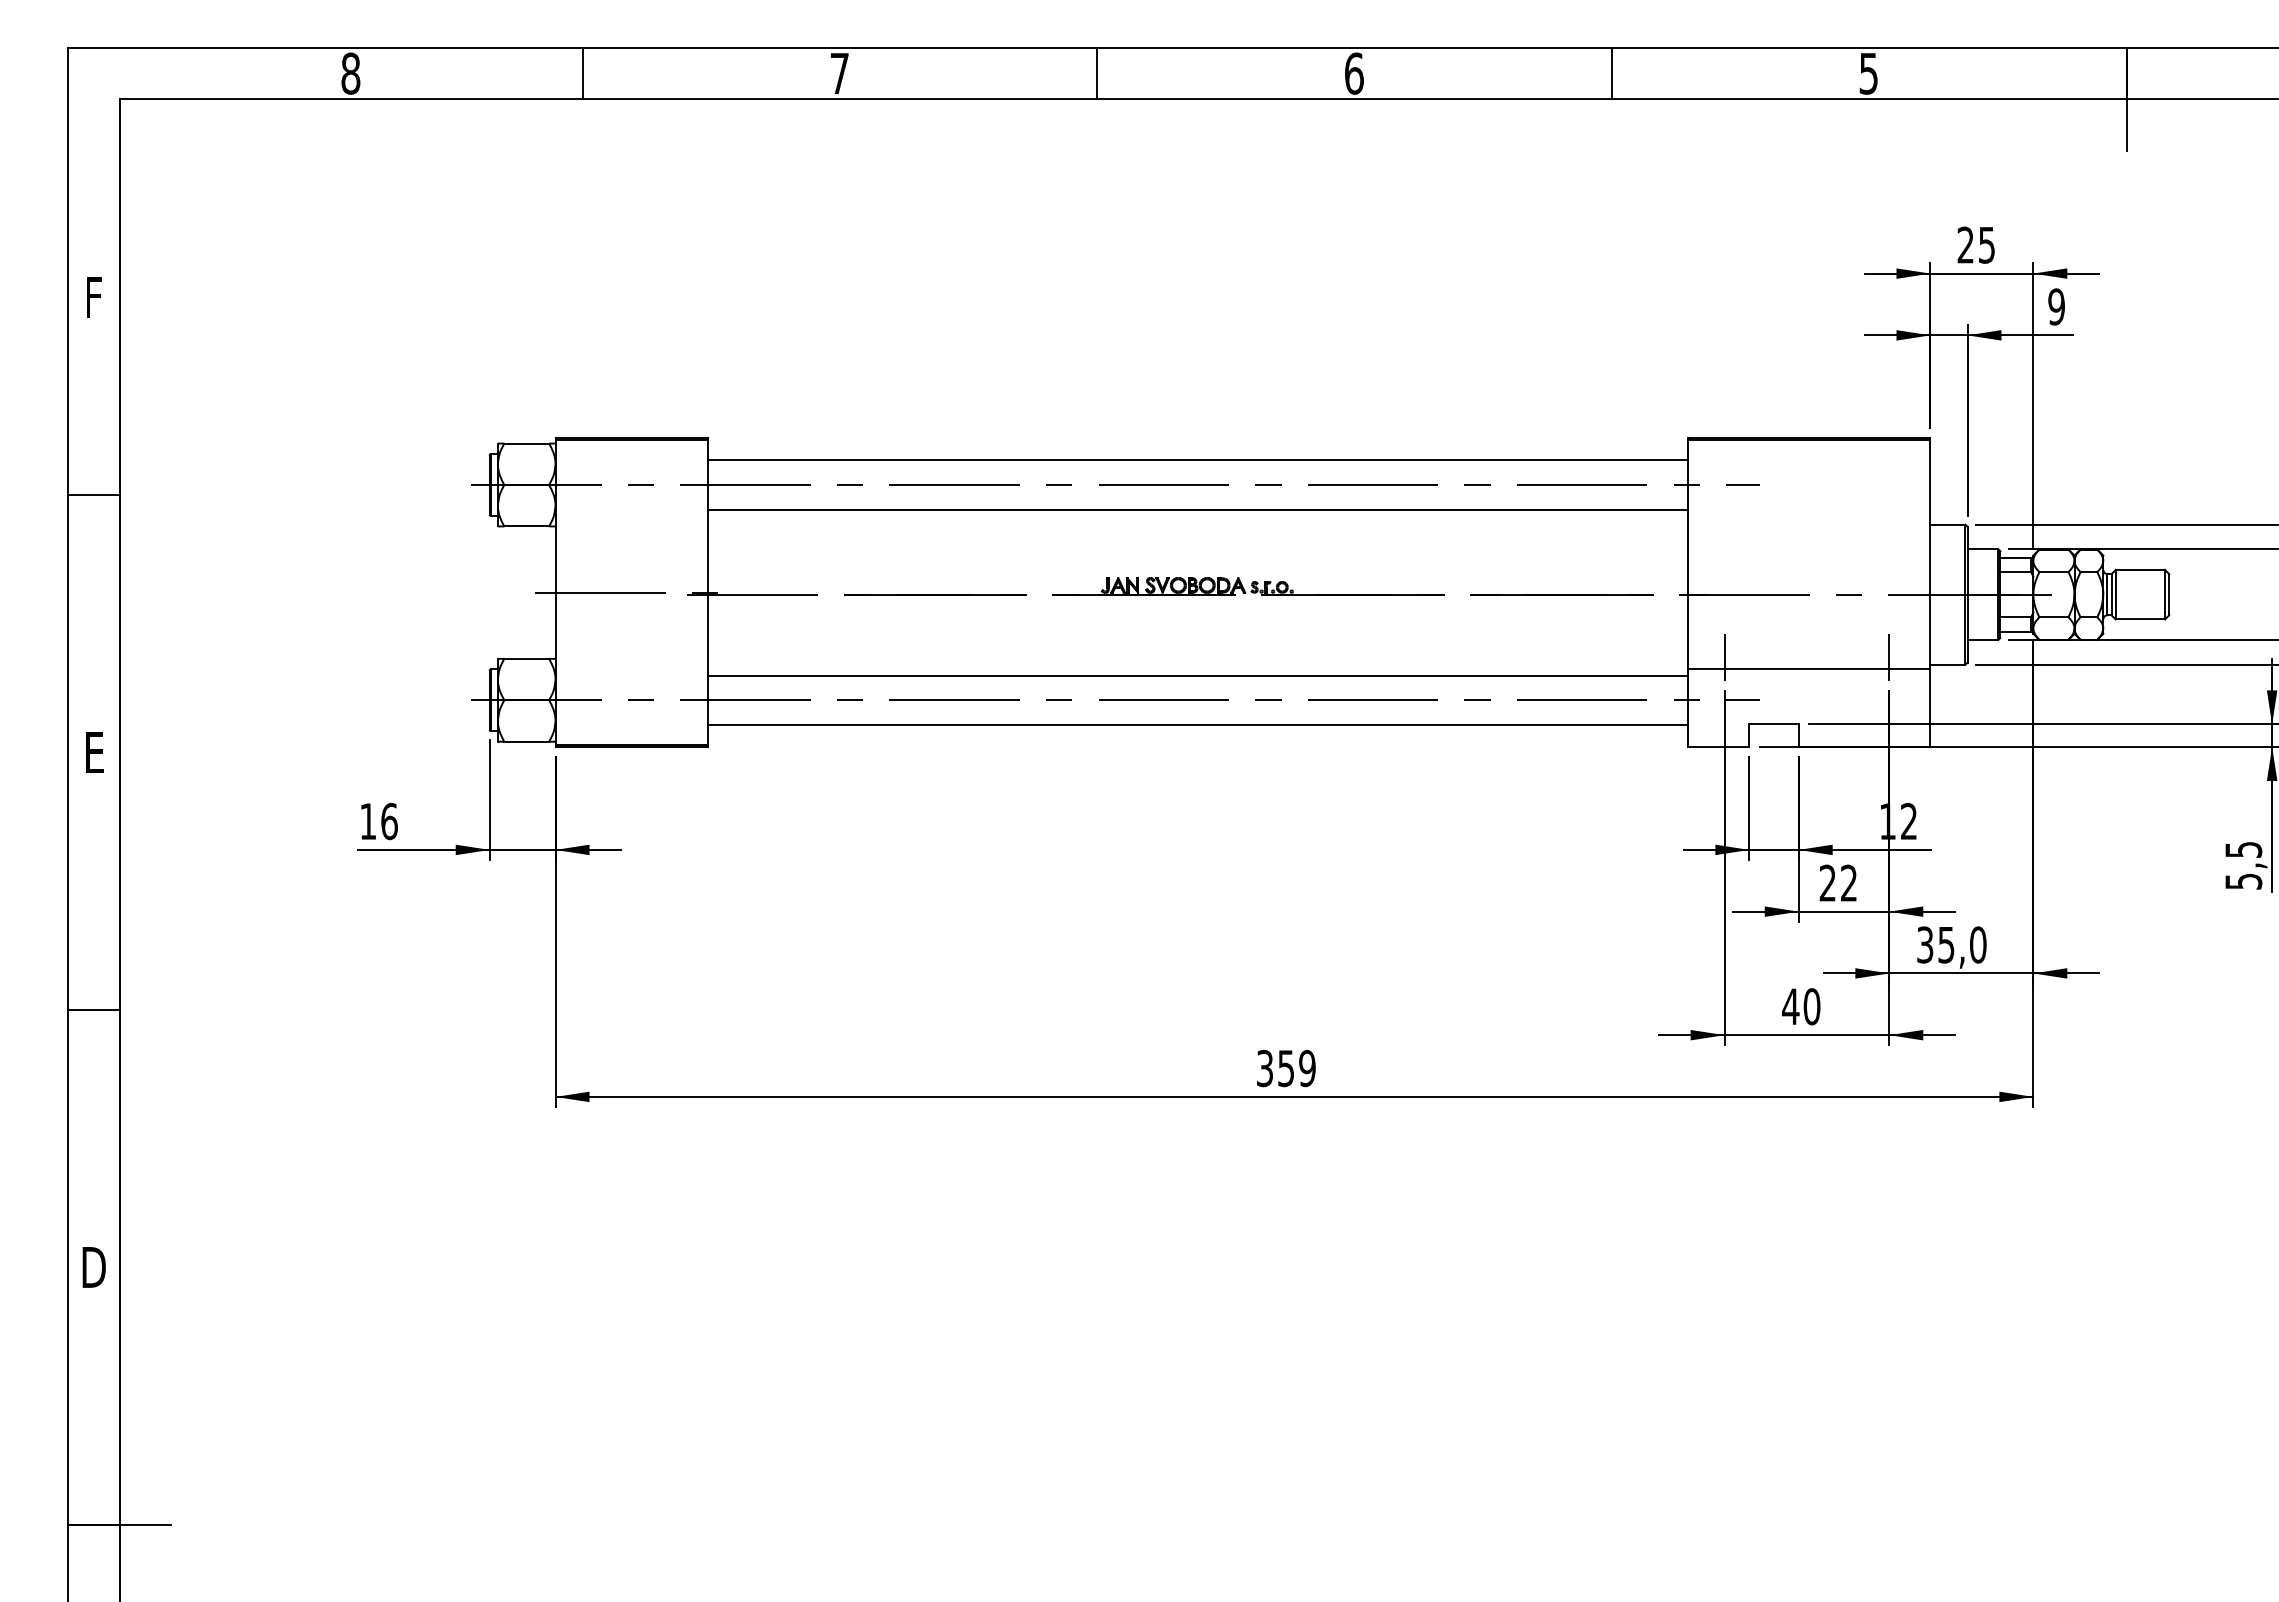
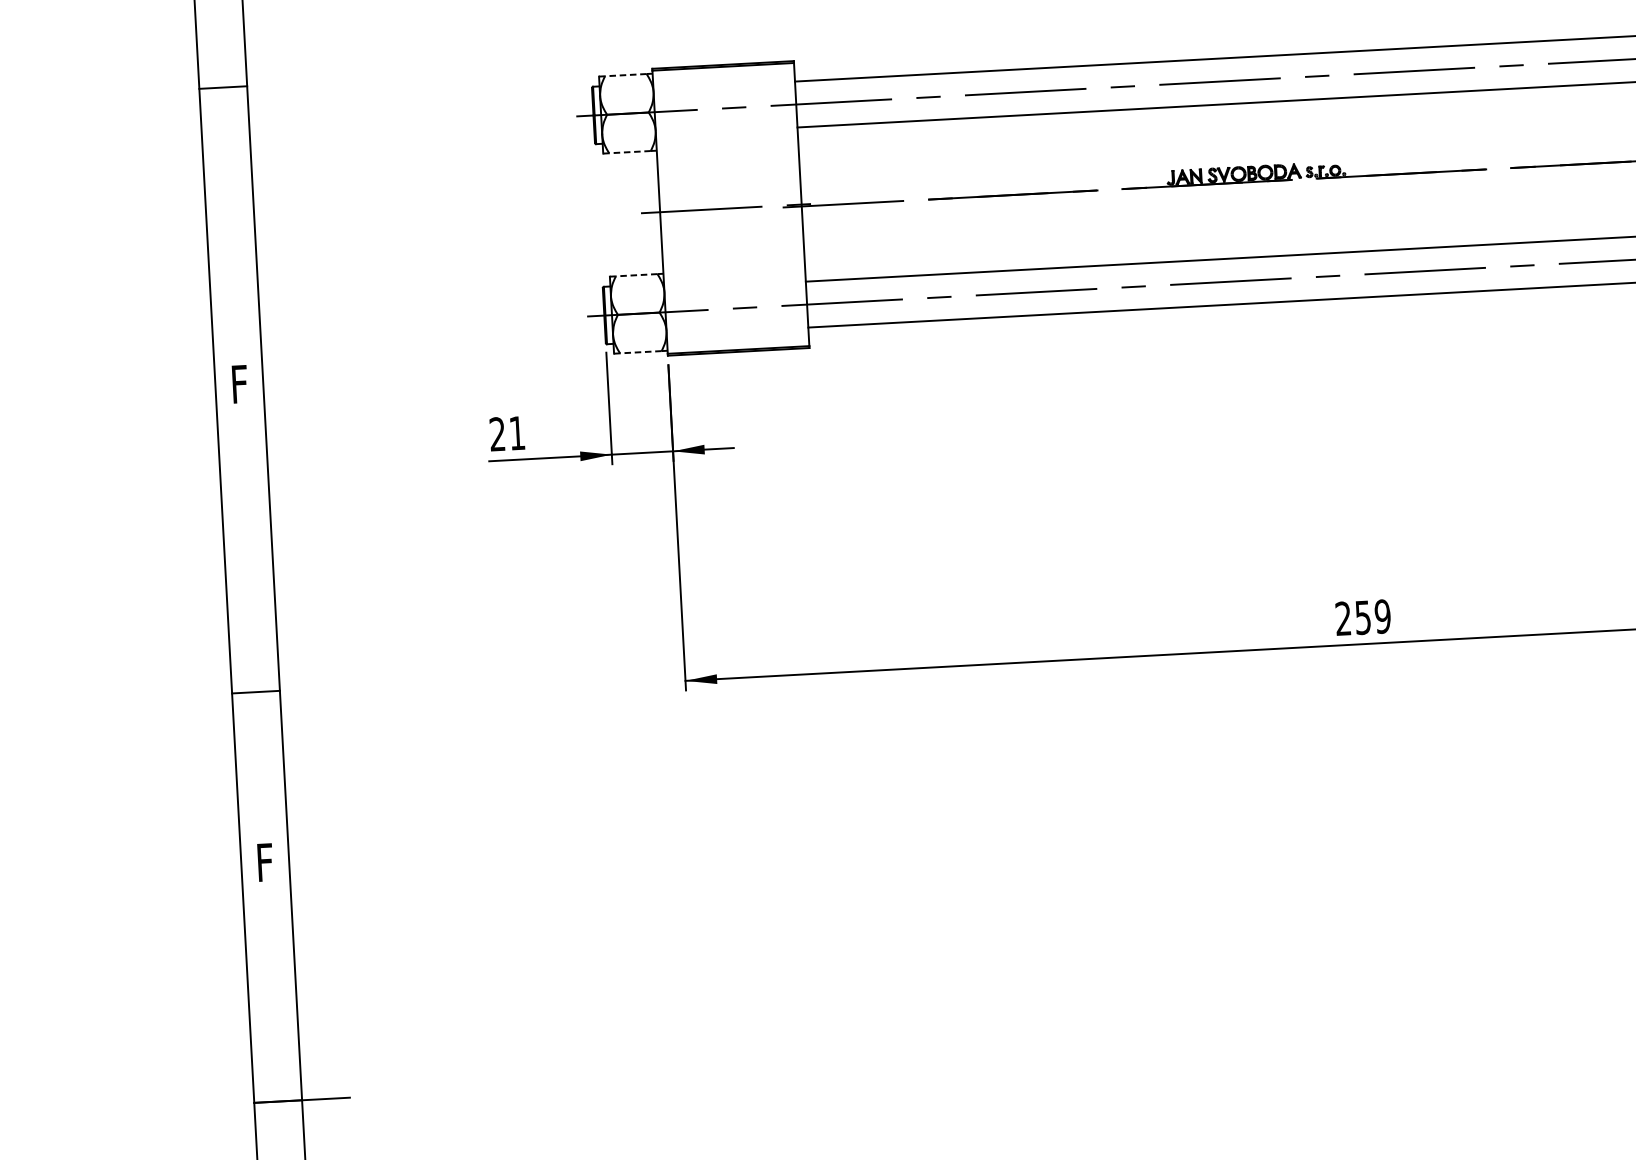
line: (526, 443) -> (625, 75), solid -> dashed
line: (93, 495) -> (222, 87), moved
line: (526, 526) -> (629, 152), solid -> dashed
line: (526, 658) -> (636, 274), solid -> dashed
line: (526, 741) -> (640, 352), solid -> dashed
text: (94, 752) -> (239, 383), E -> F
text: (378, 821) -> (507, 433), 16 -> 21
line: (93, 1010) -> (255, 692), moved
text: (1264, 1068) -> (1342, 618), 359 -> 259
text: (93, 1267) -> (264, 862), D -> F

